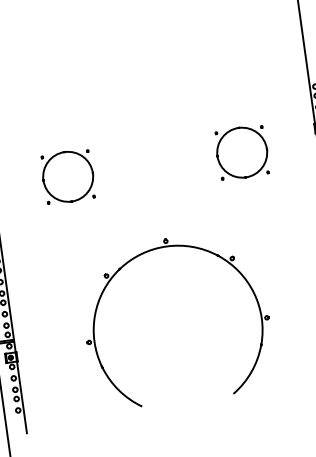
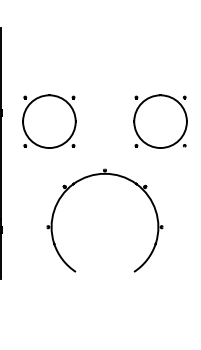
part: (242, 152) -> (160, 121), size x1.67
part: (68, 176) -> (49, 121), size x1.67

